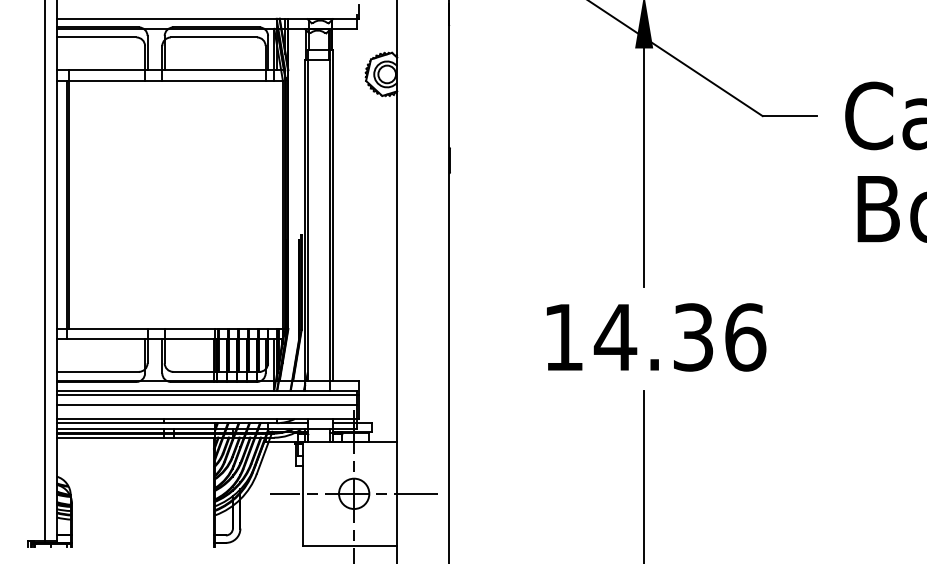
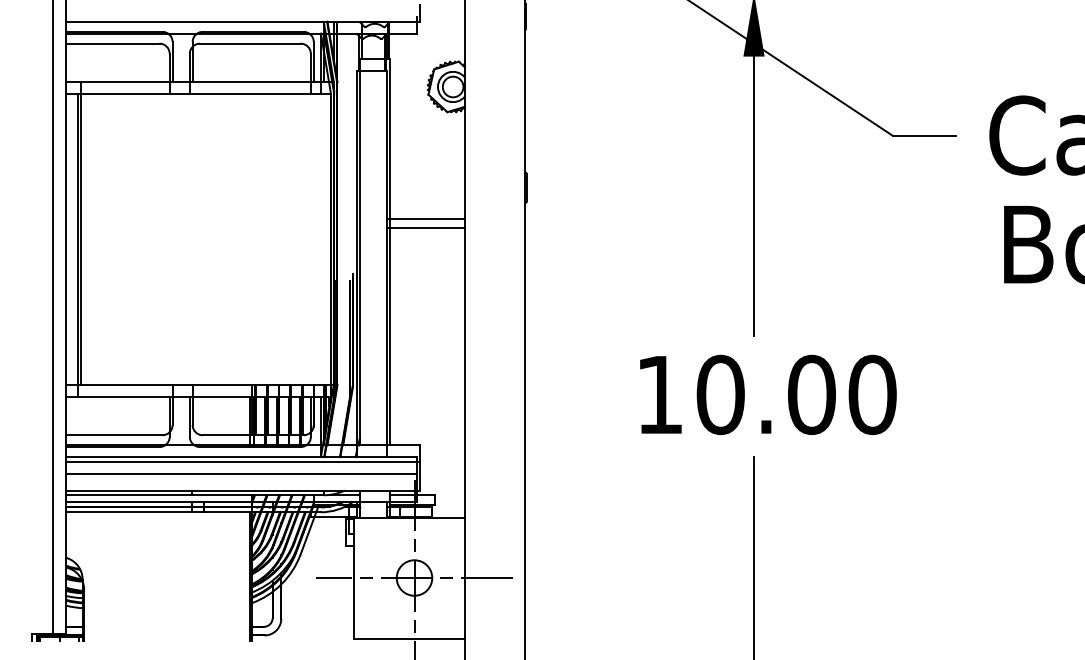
line: (363, 187) -> (425, 219), added
line: (363, 195) -> (425, 228), added
text: (679, 337) -> (795, 394), 14.36 -> 10.00

